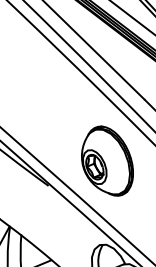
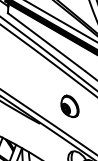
part: (107, 161) -> (69, 106), size x0.6

